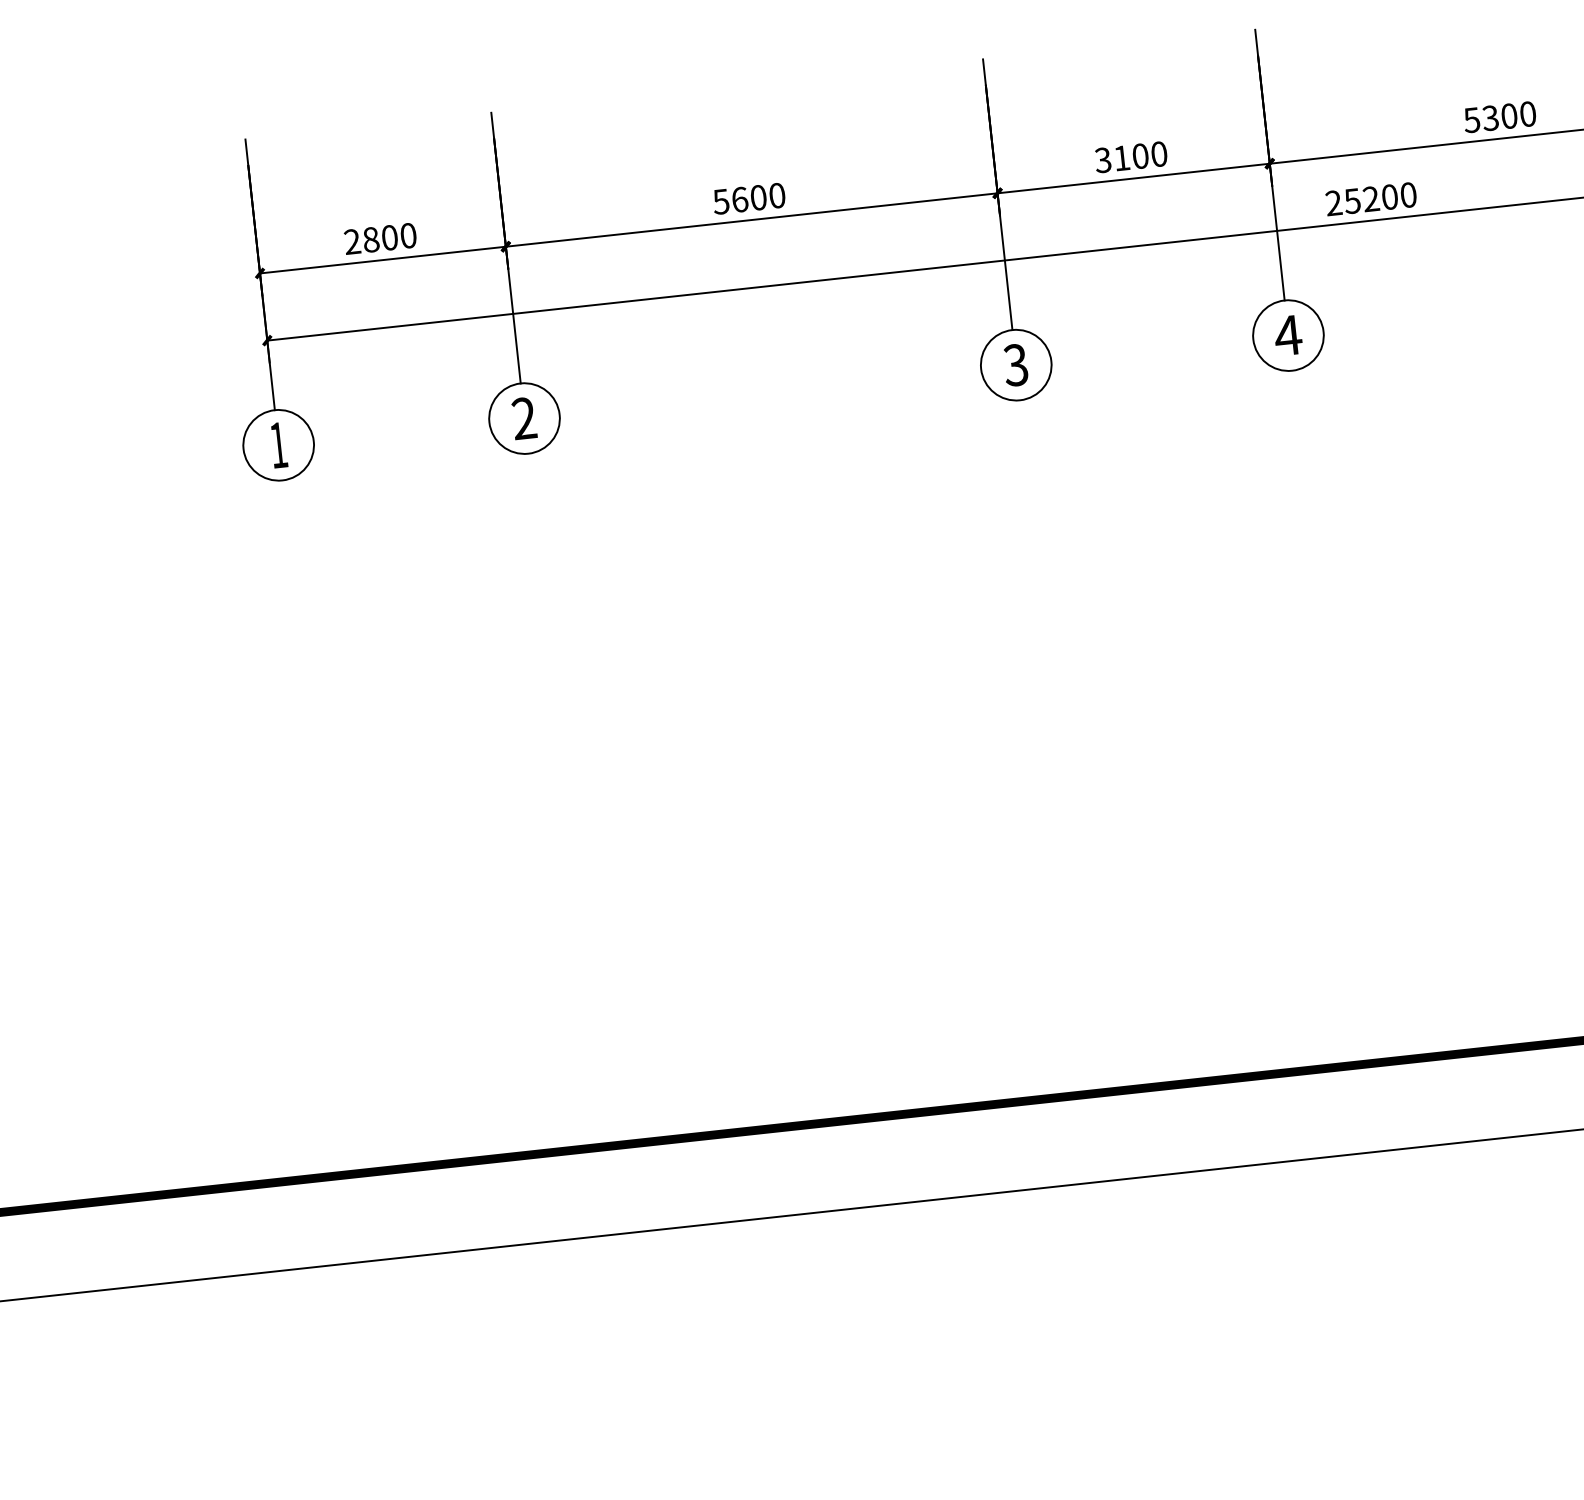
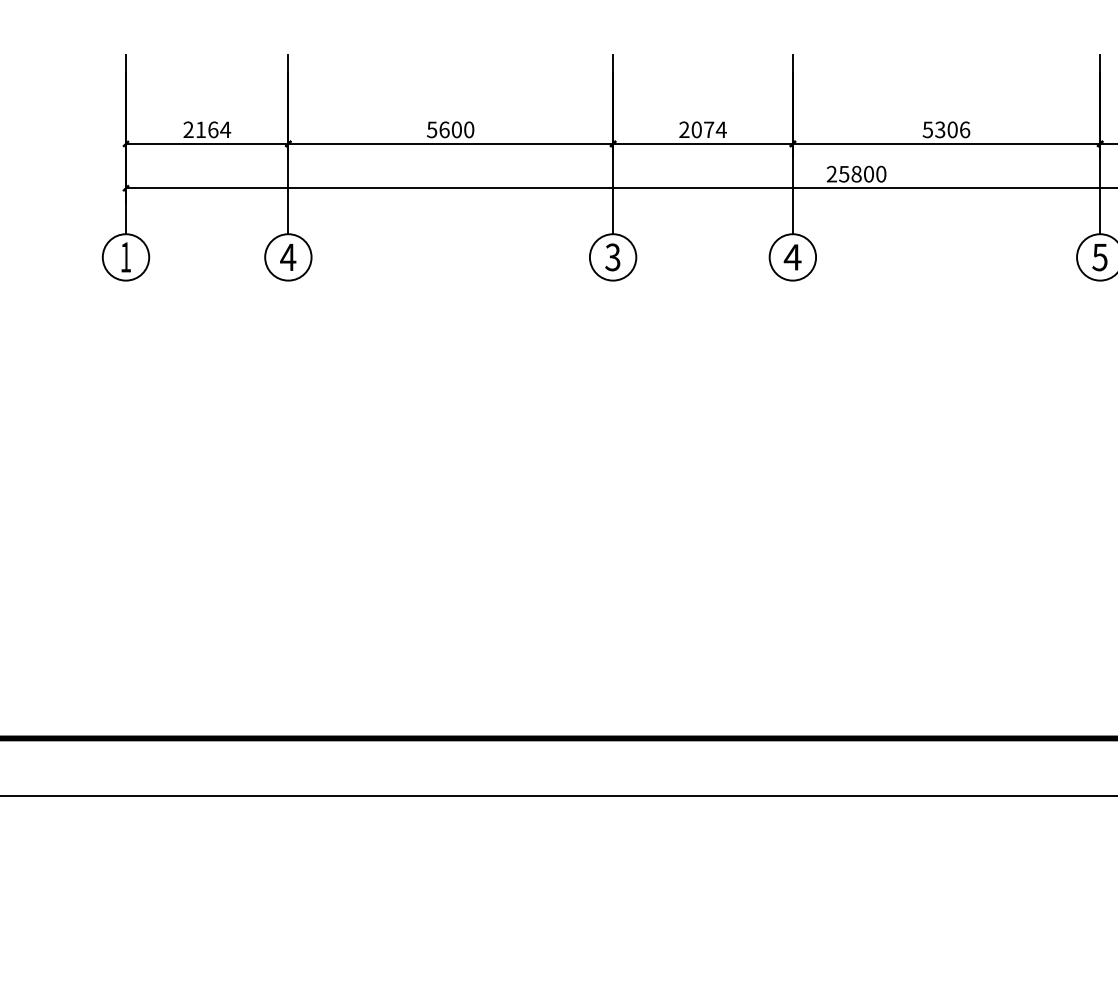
text: (1528, 113) -> (965, 129), 5300 -> 5306
text: (1130, 156) -> (702, 129), 3100 -> 2074
text: (1370, 198) -> (856, 173), 25200 -> 25800
text: (390, 237) -> (213, 129), 2800 -> 2164
text: (524, 417) -> (288, 256), 2 -> 4

